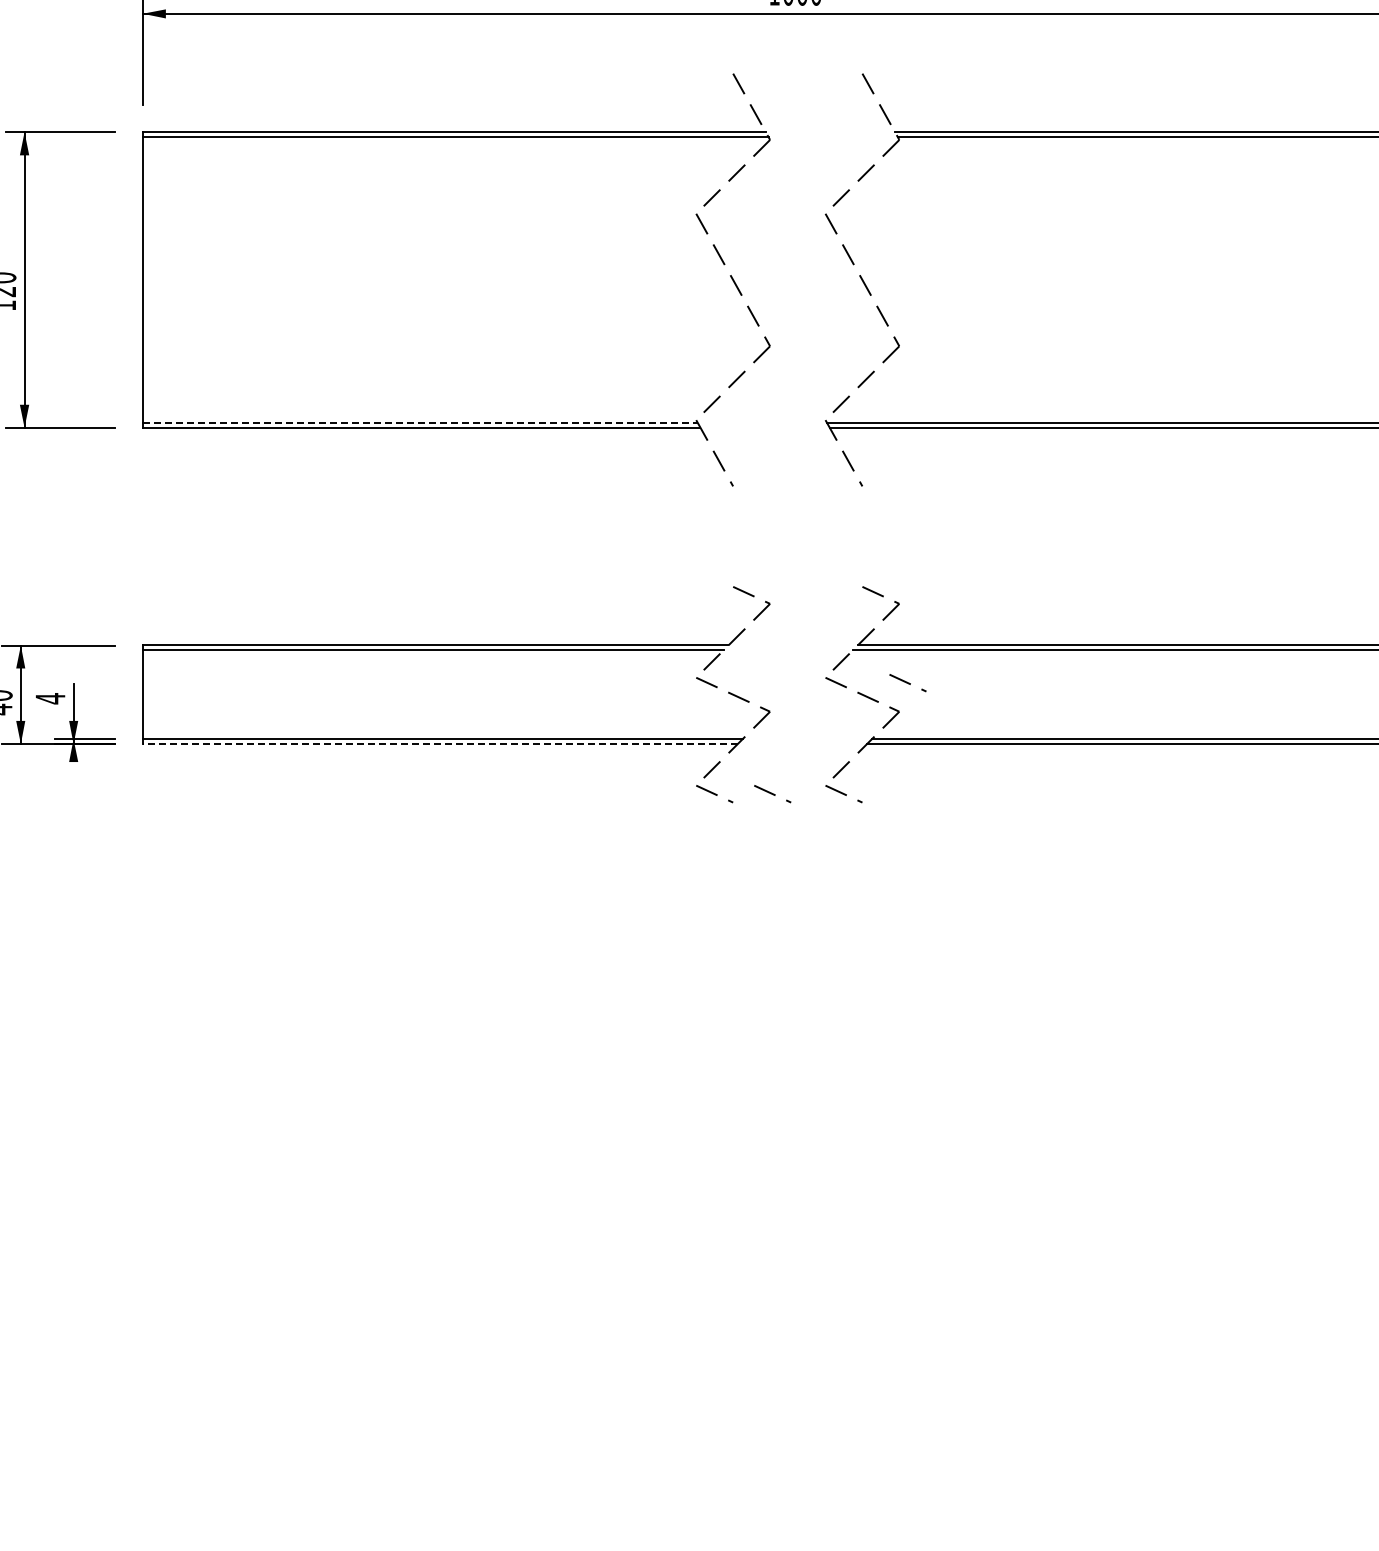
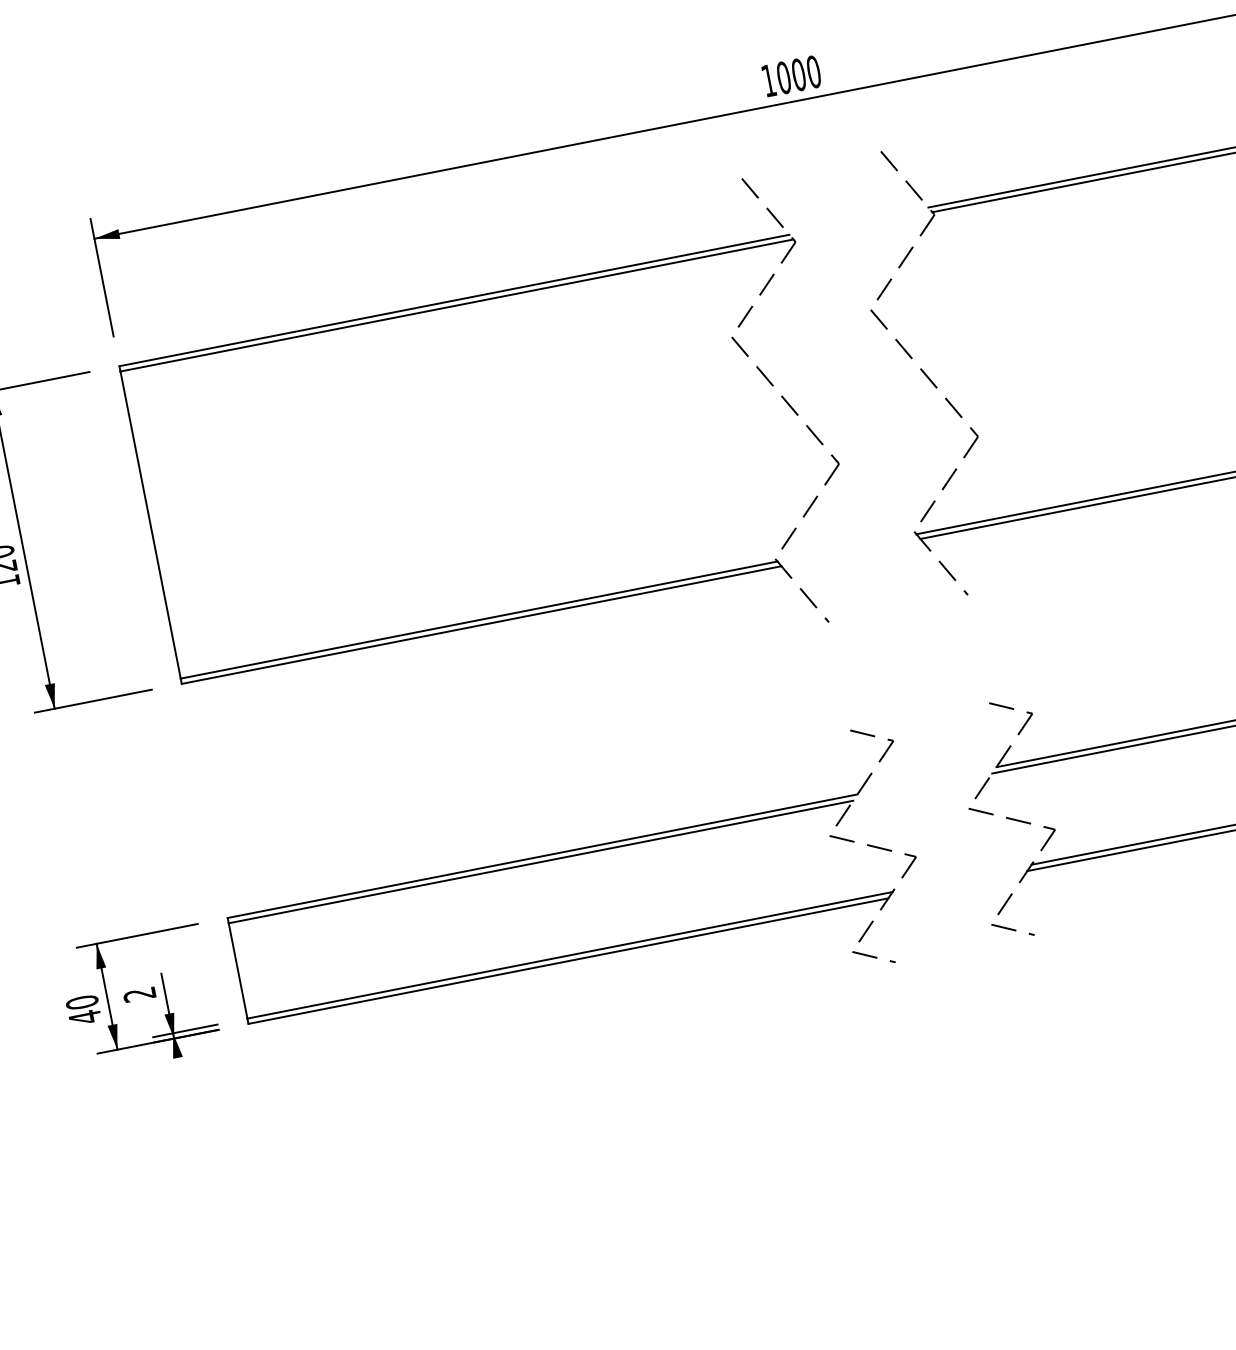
line: (420, 422) -> (479, 619), dashed -> solid
line: (907, 683) -> (1057, 797), removed
text: (50, 698) -> (139, 994), 4 -> 2
line: (440, 743) -> (568, 960), dashed -> solid
line: (772, 794) -> (936, 945), removed

